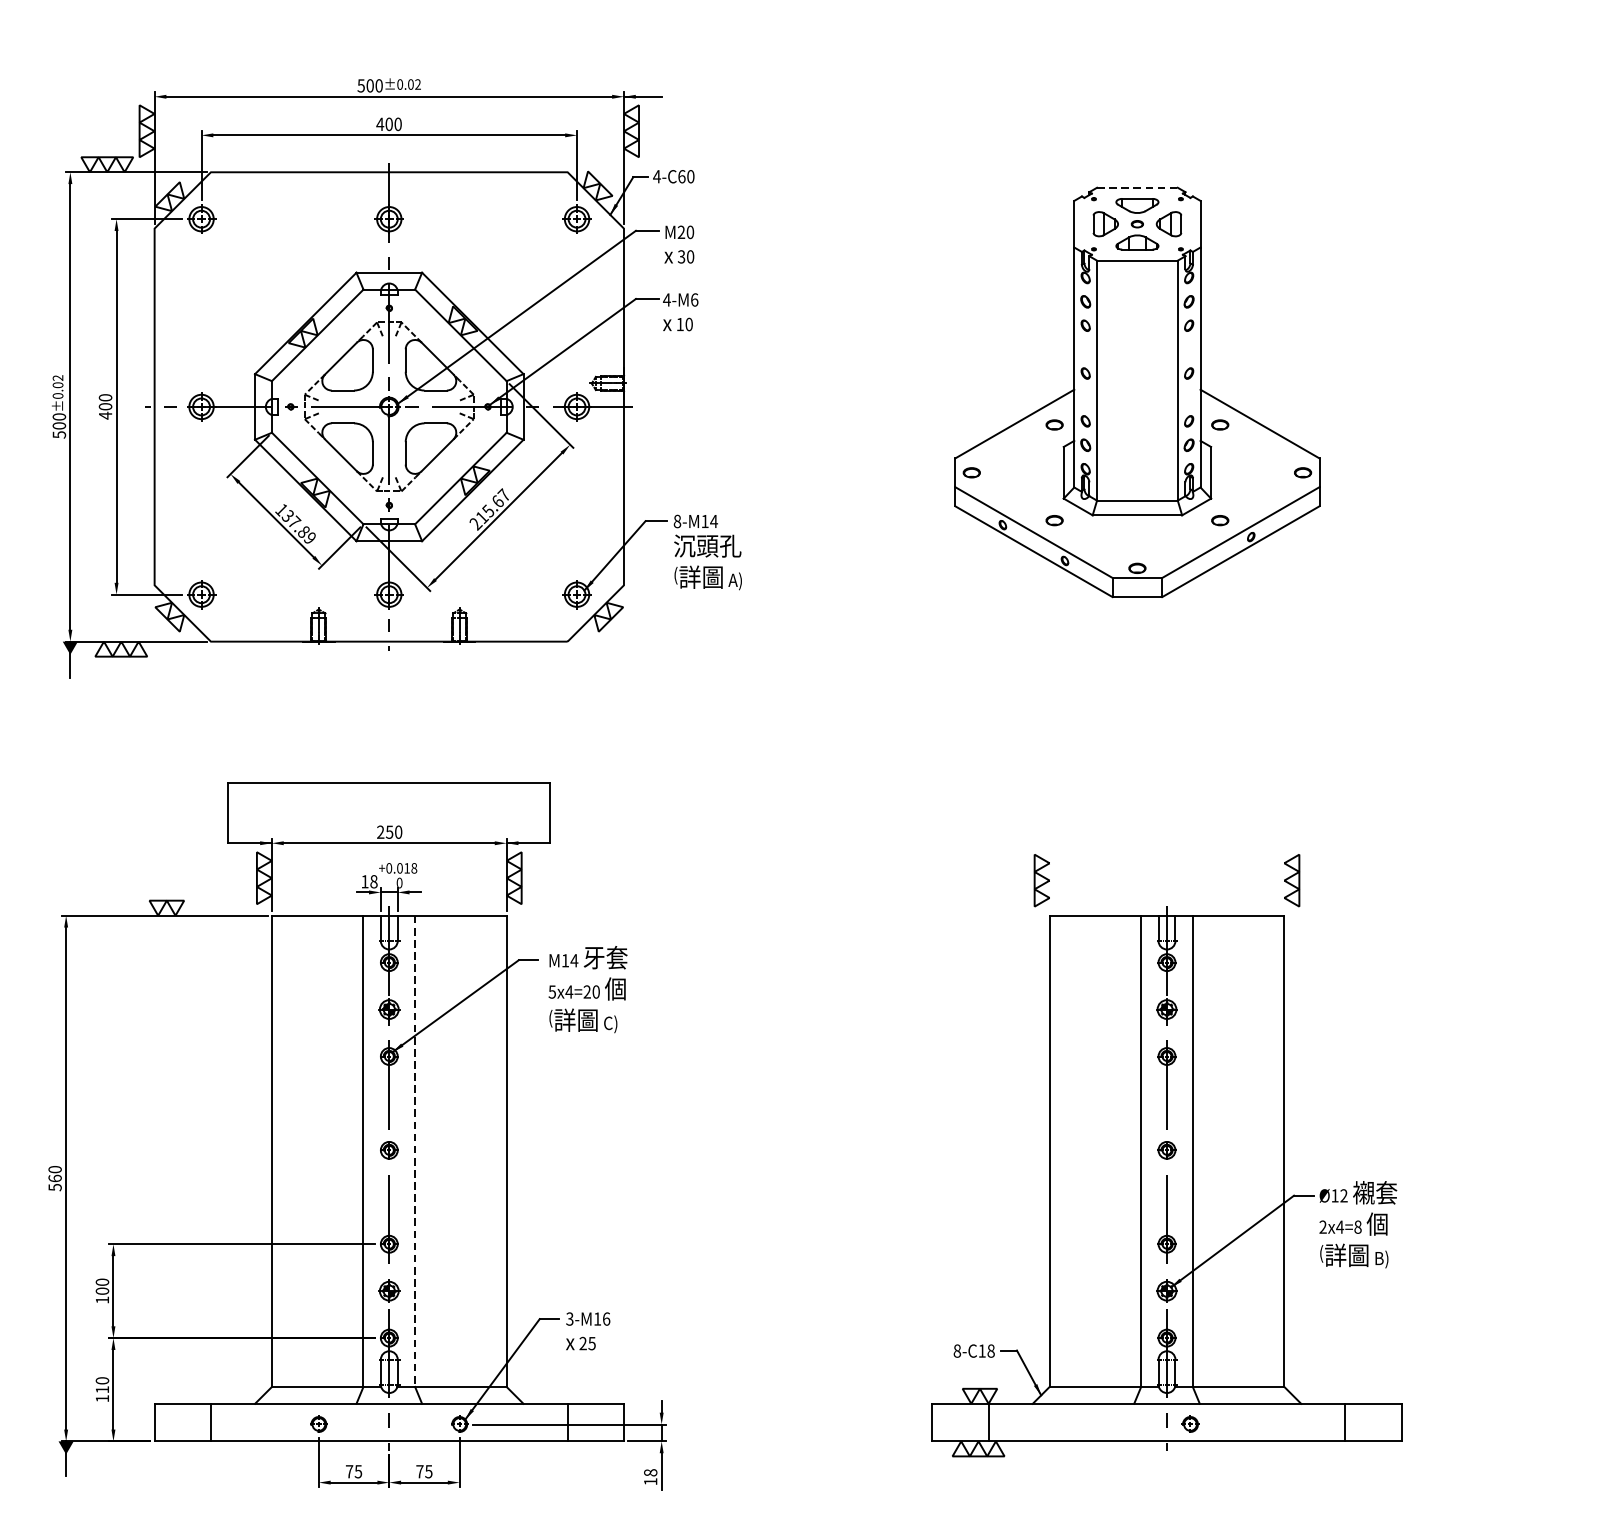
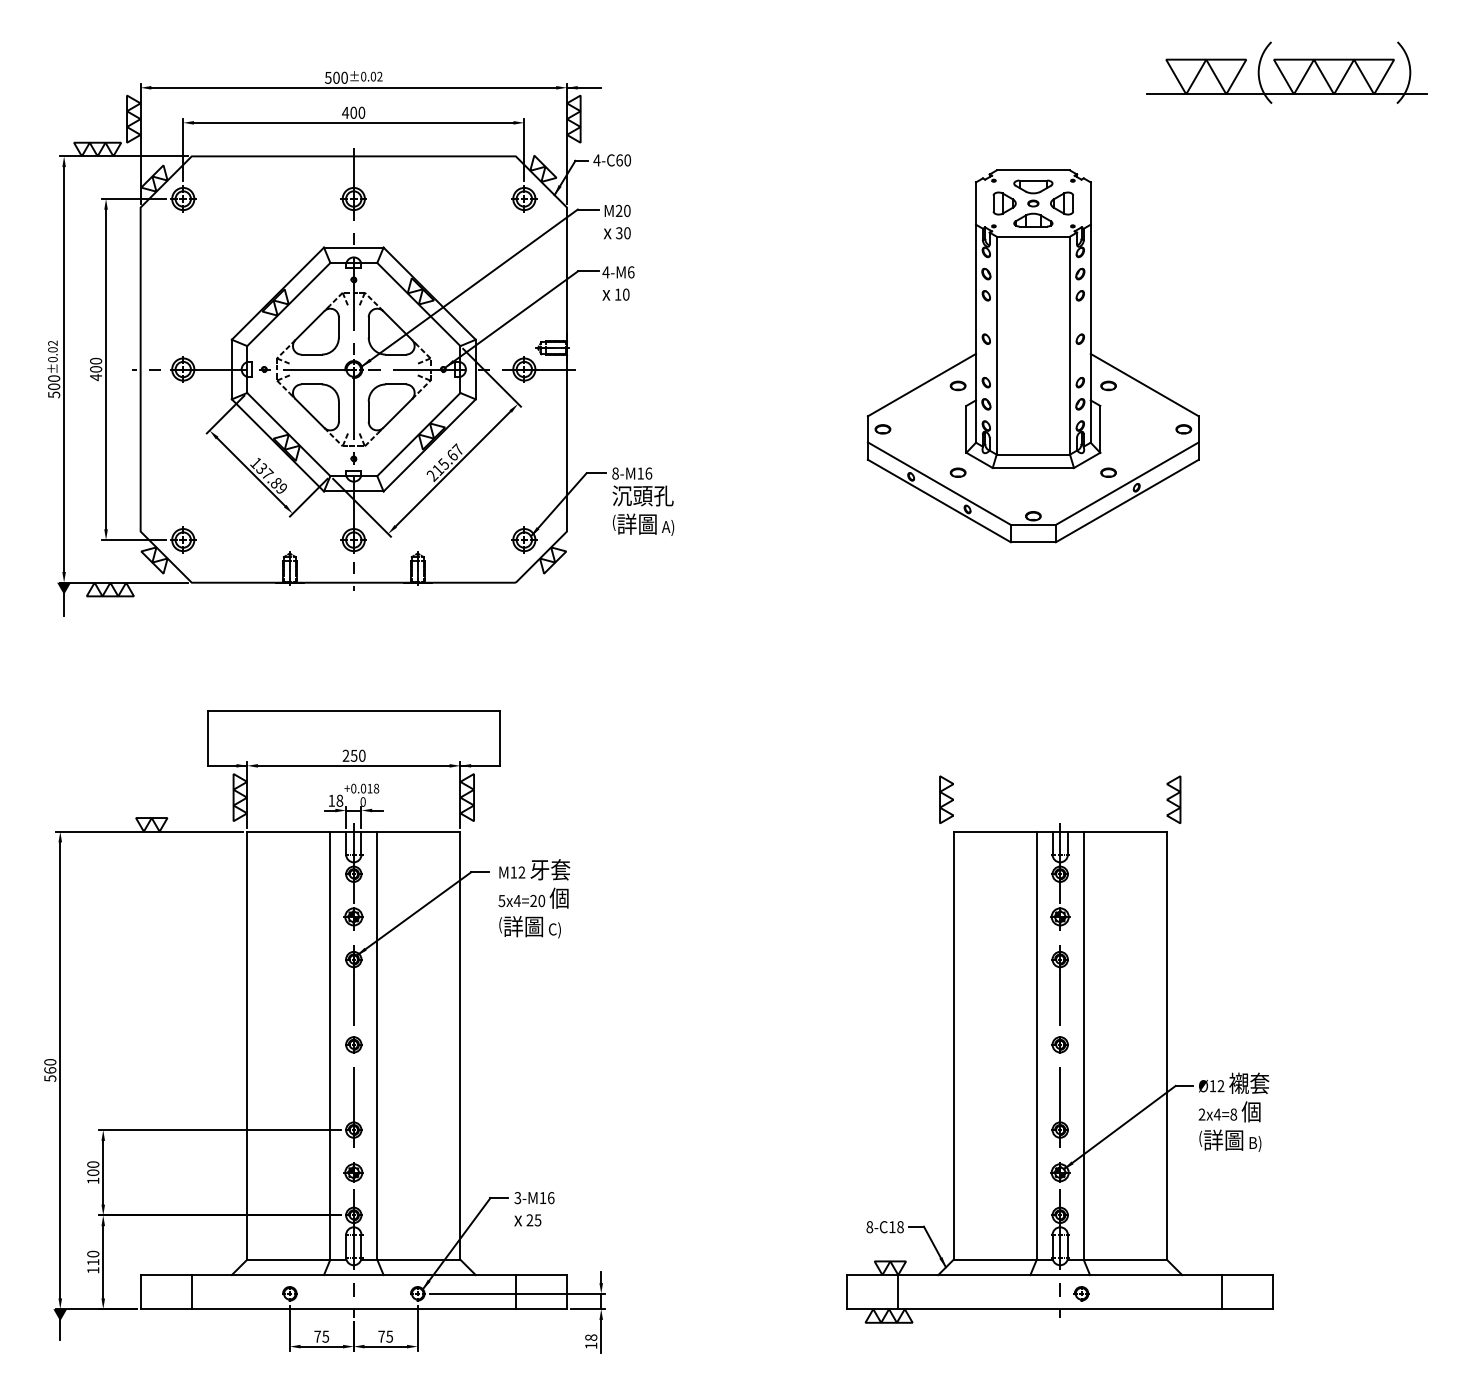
part: (1416, 79) -> (1286, 72), added
line: (1137, 187) -> (1033, 170), dashed -> solid
text: (713, 521) -> (648, 473), 8-M14 -> 8-M16
text: (573, 960) -> (521, 872), M14 -> M12
line: (415, 1152) -> (377, 1046), dashed -> solid

